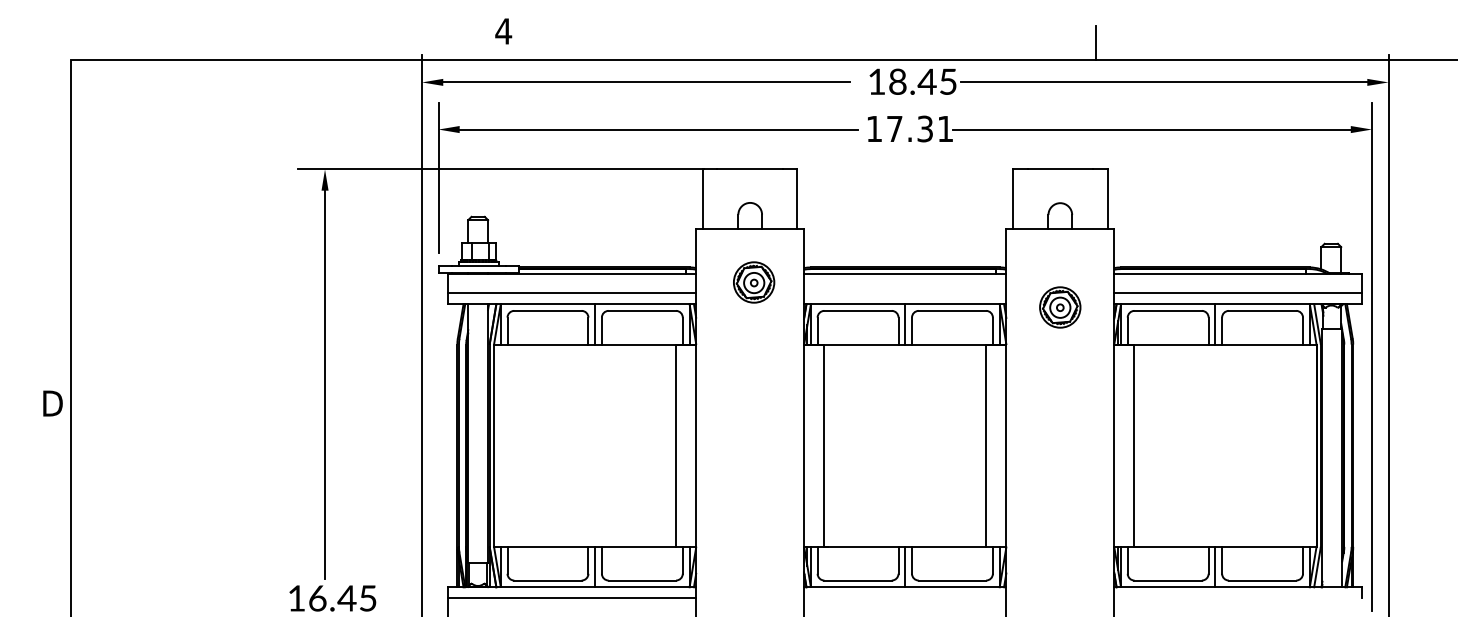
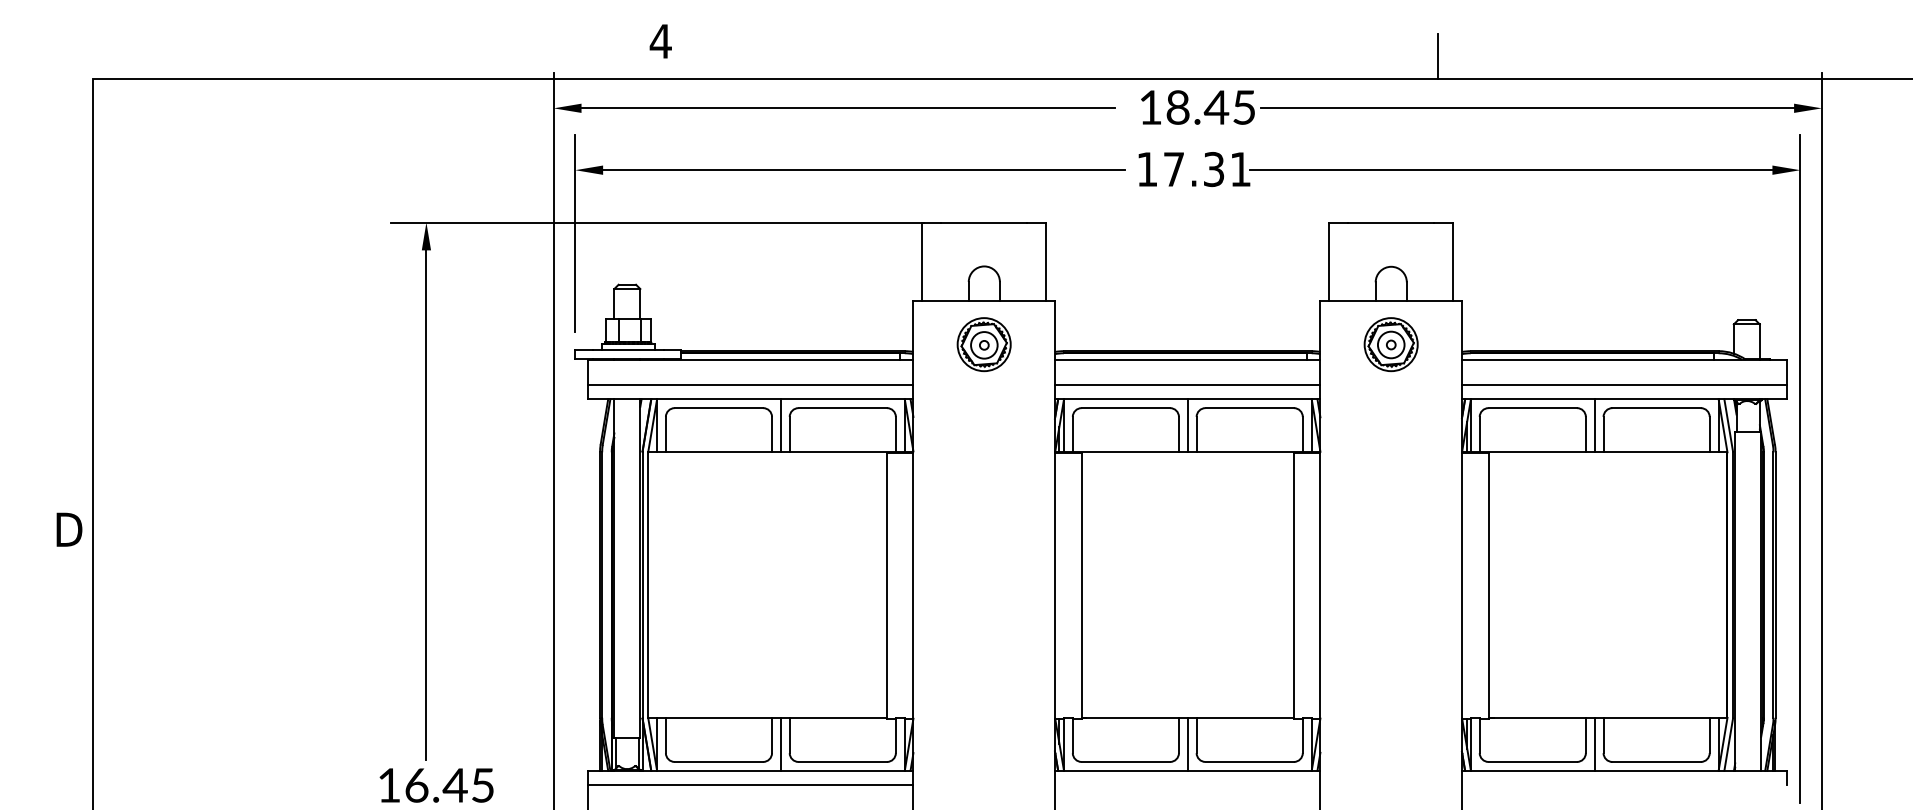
part: (754, 282) -> (984, 344), moved
line: (905, 292) -> (1188, 384), added
part: (1060, 307) -> (1391, 344), moved

